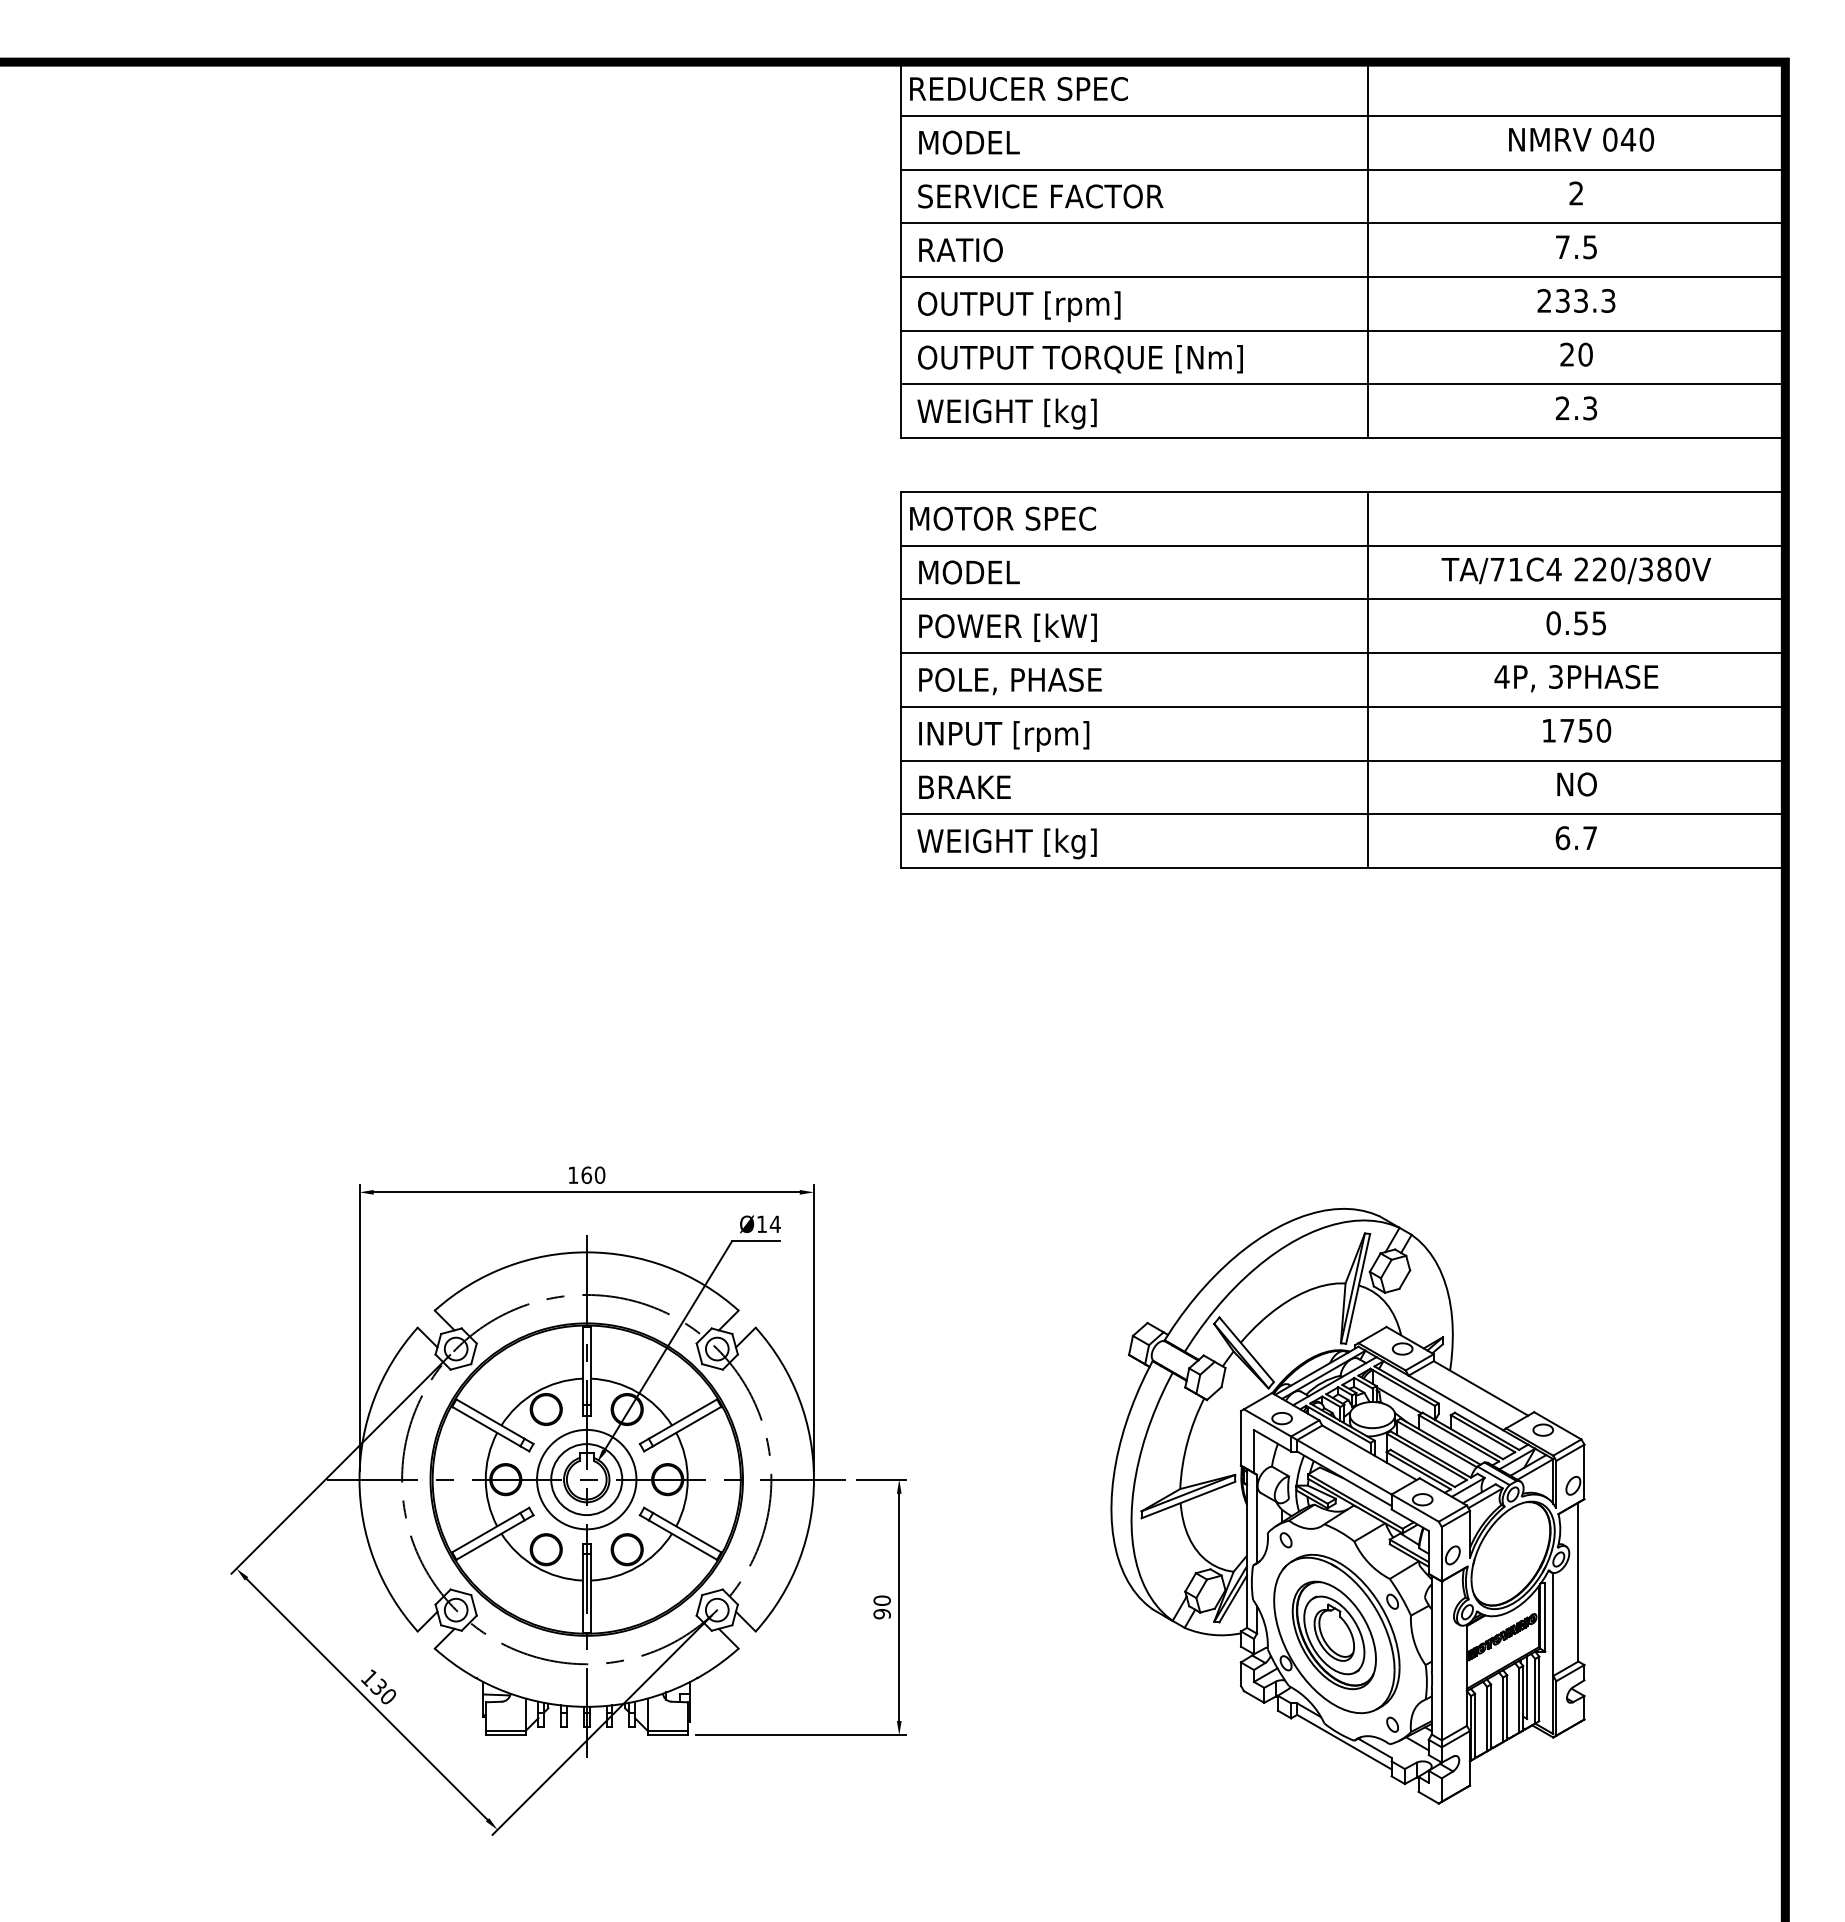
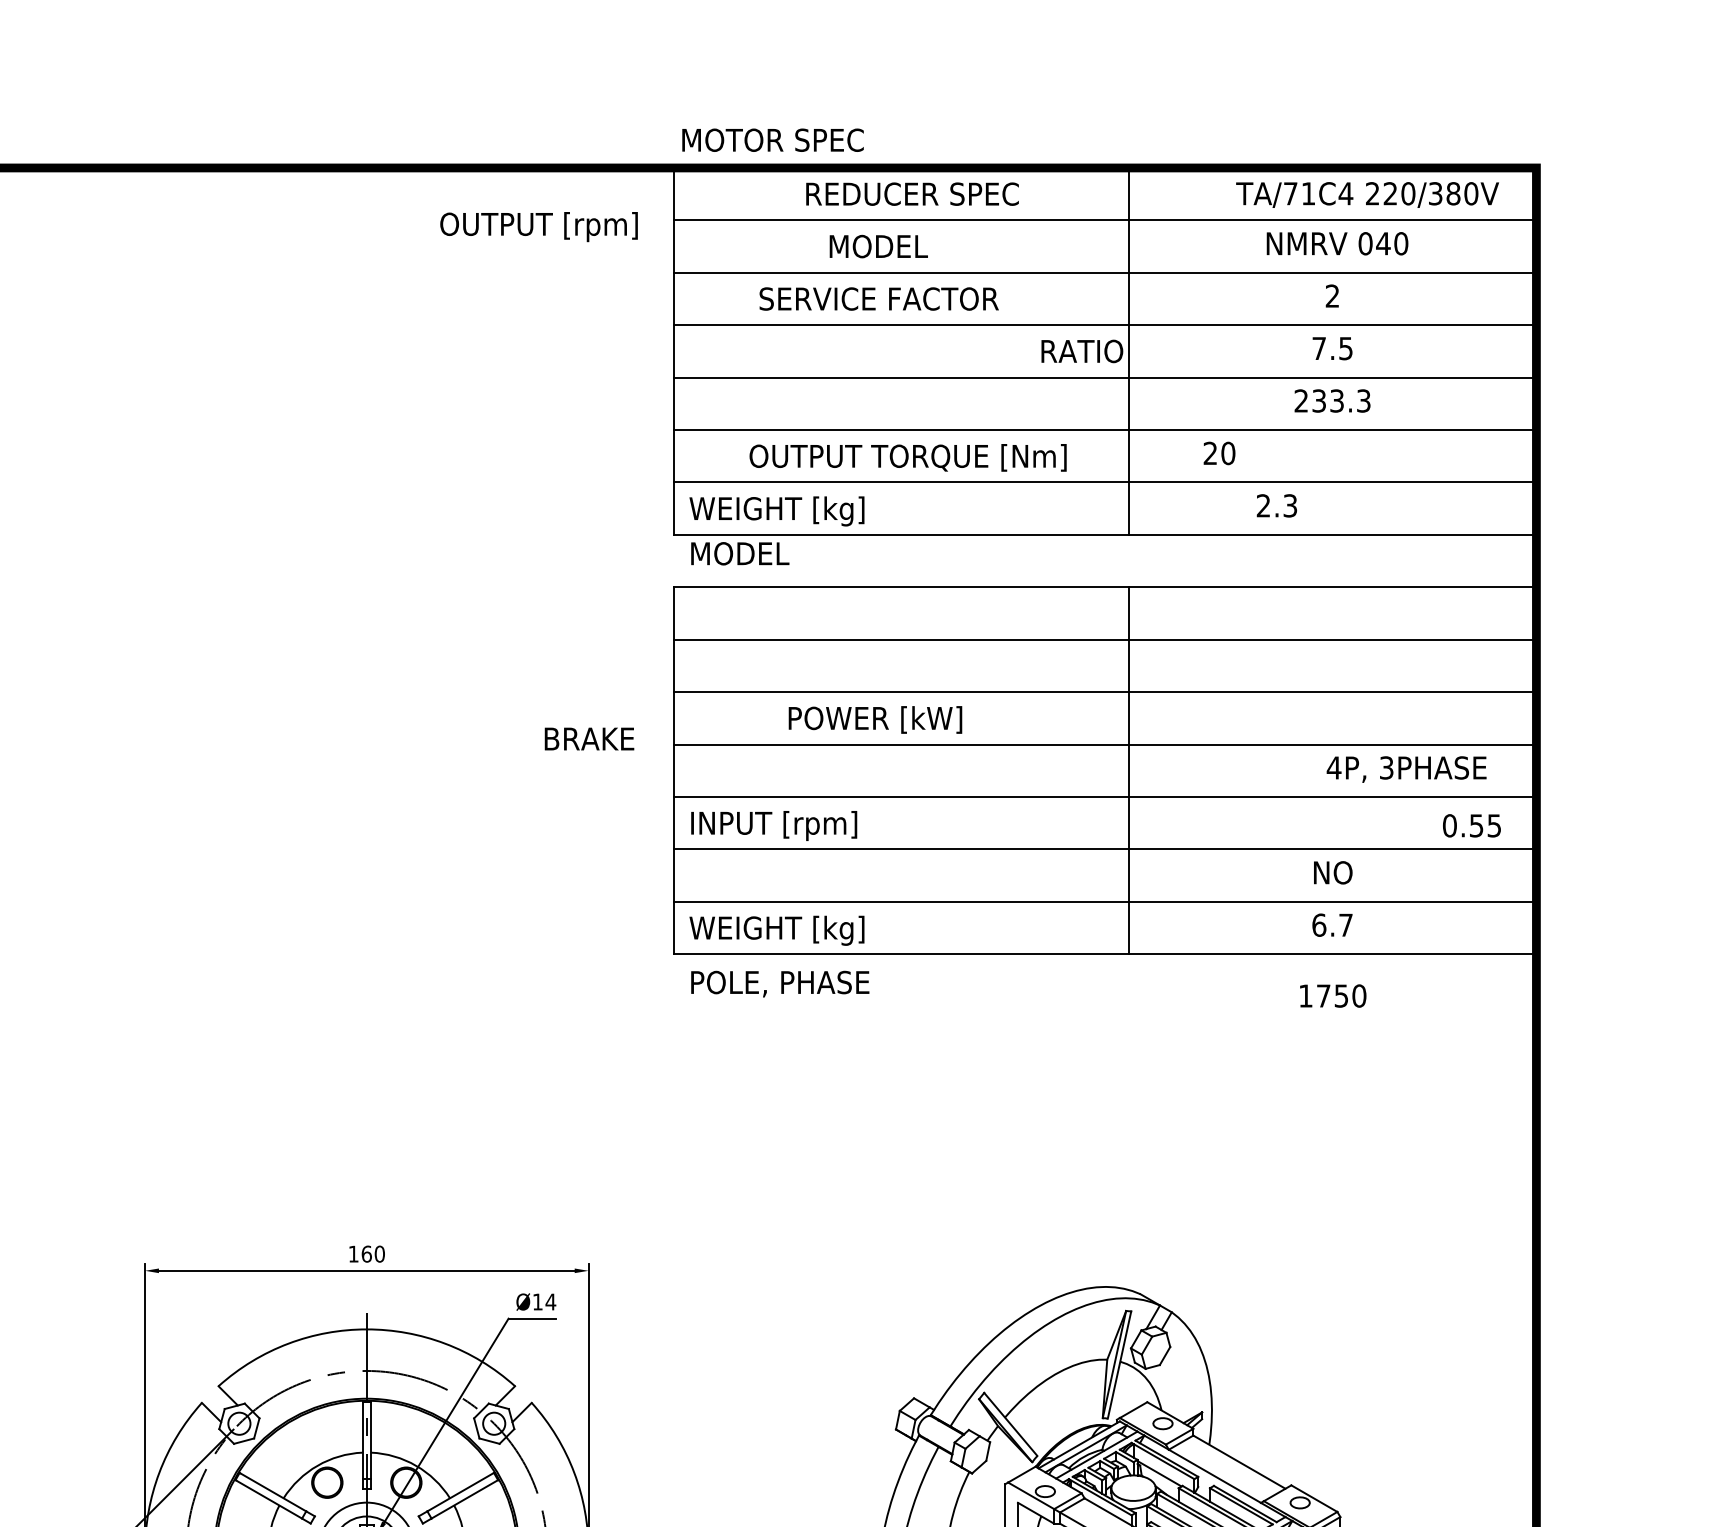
text: (1018, 88) -> (912, 193), moved
text: (969, 142) -> (878, 246), moved
text: (1040, 196) -> (878, 299), moved
text: (960, 250) -> (1081, 351), moved
text: (1019, 306) -> (539, 226), moved
text: (1576, 354) -> (1219, 453), moved
text: (1080, 359) -> (908, 458), moved
text: (1575, 408) -> (1276, 505), moved
text: (1002, 518) -> (772, 140), moved
text: (1575, 570) -> (1366, 194), moved
text: (969, 572) -> (740, 553), moved
text: (1575, 623) -> (1471, 826), moved
text: (1007, 627) -> (874, 719), moved
text: (1576, 678) -> (1406, 769), moved
text: (1010, 681) -> (780, 984), moved
text: (1577, 730) -> (1333, 995), moved
text: (964, 786) -> (589, 738), moved

